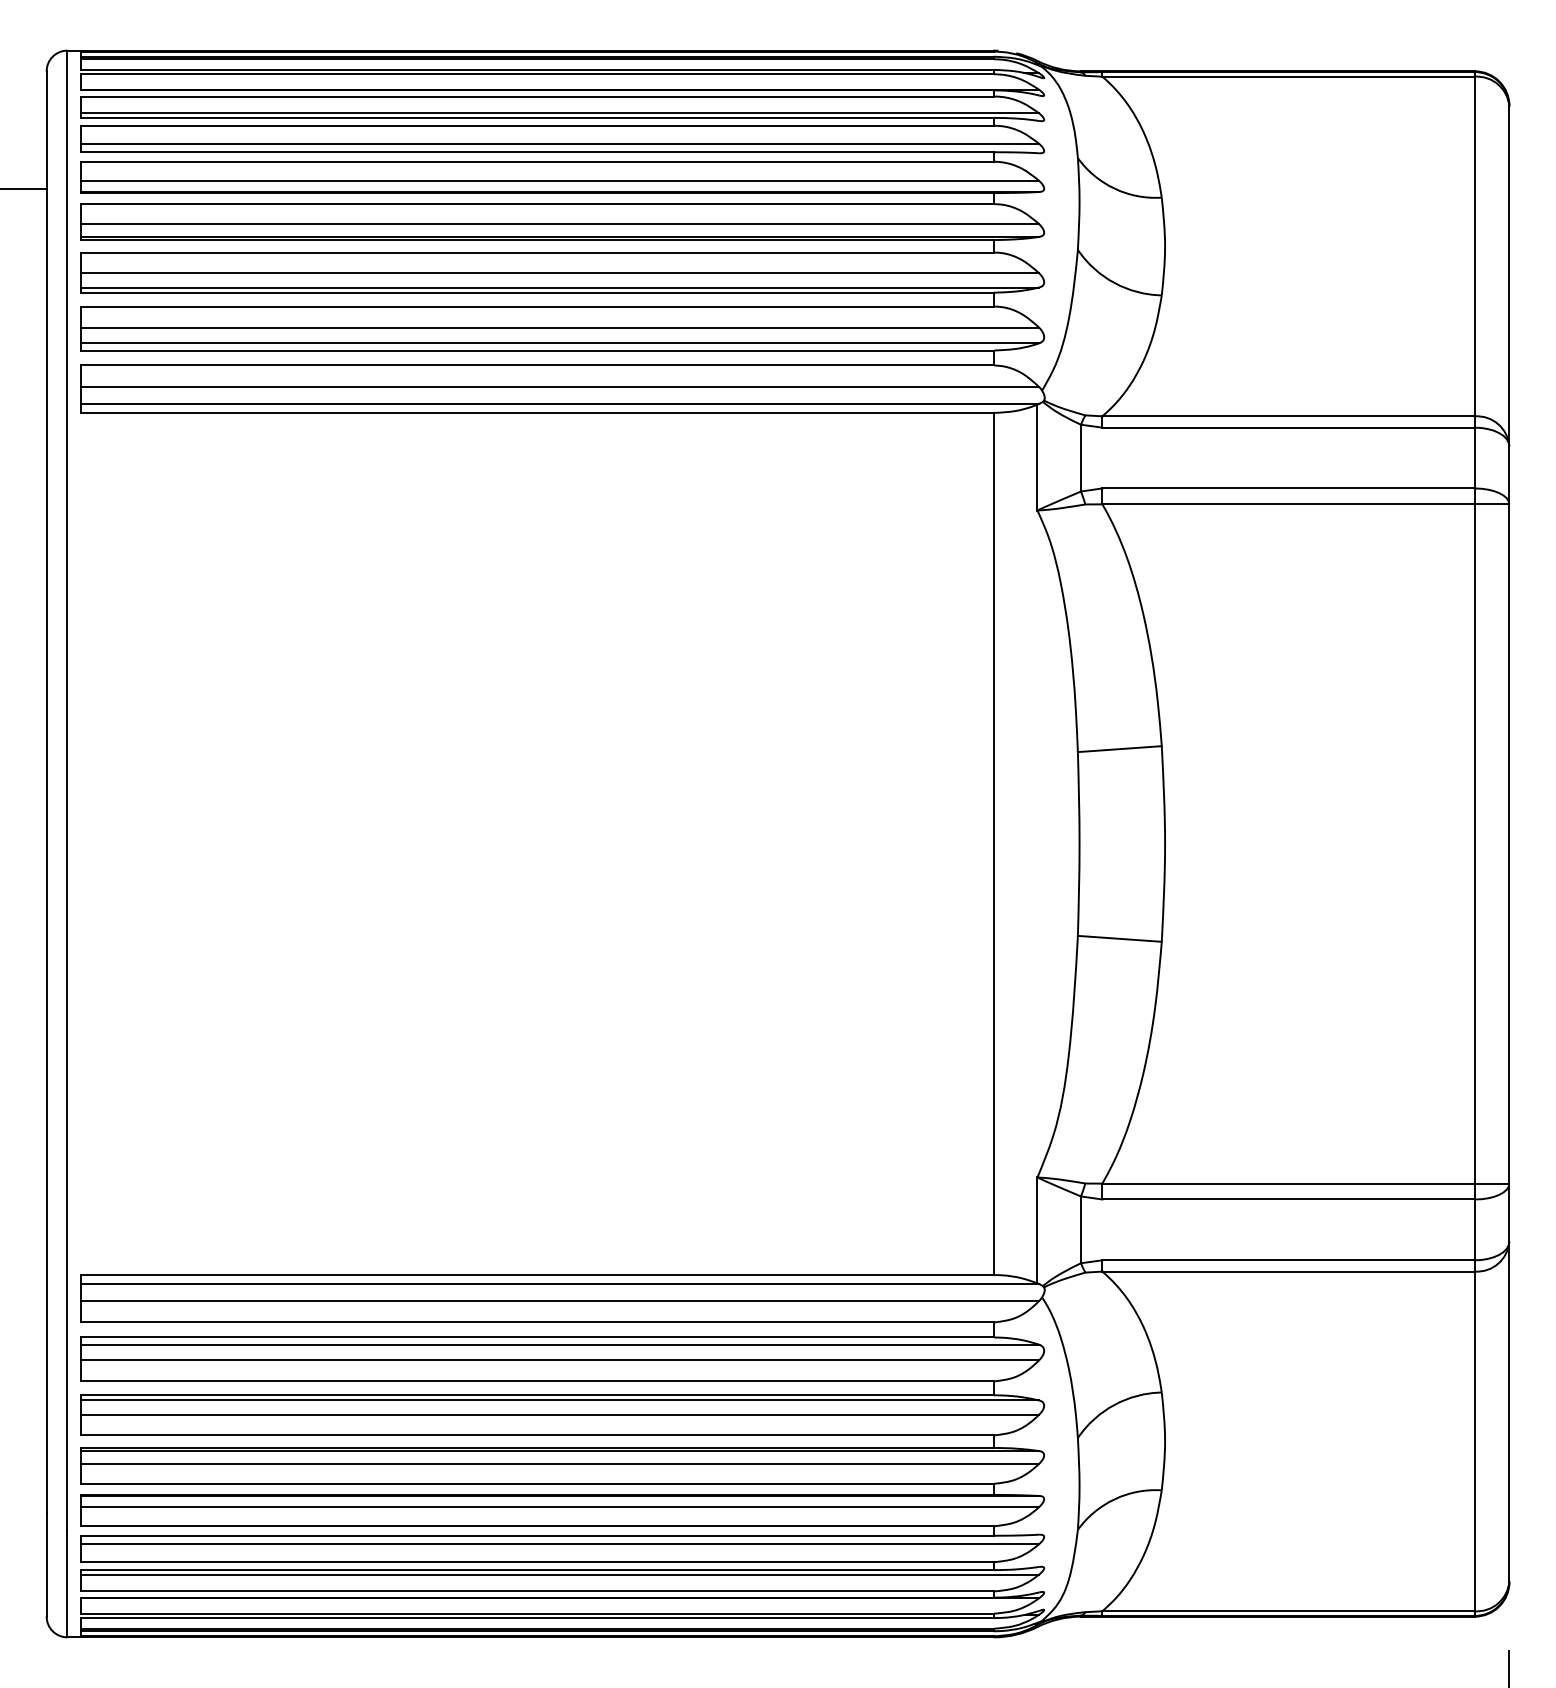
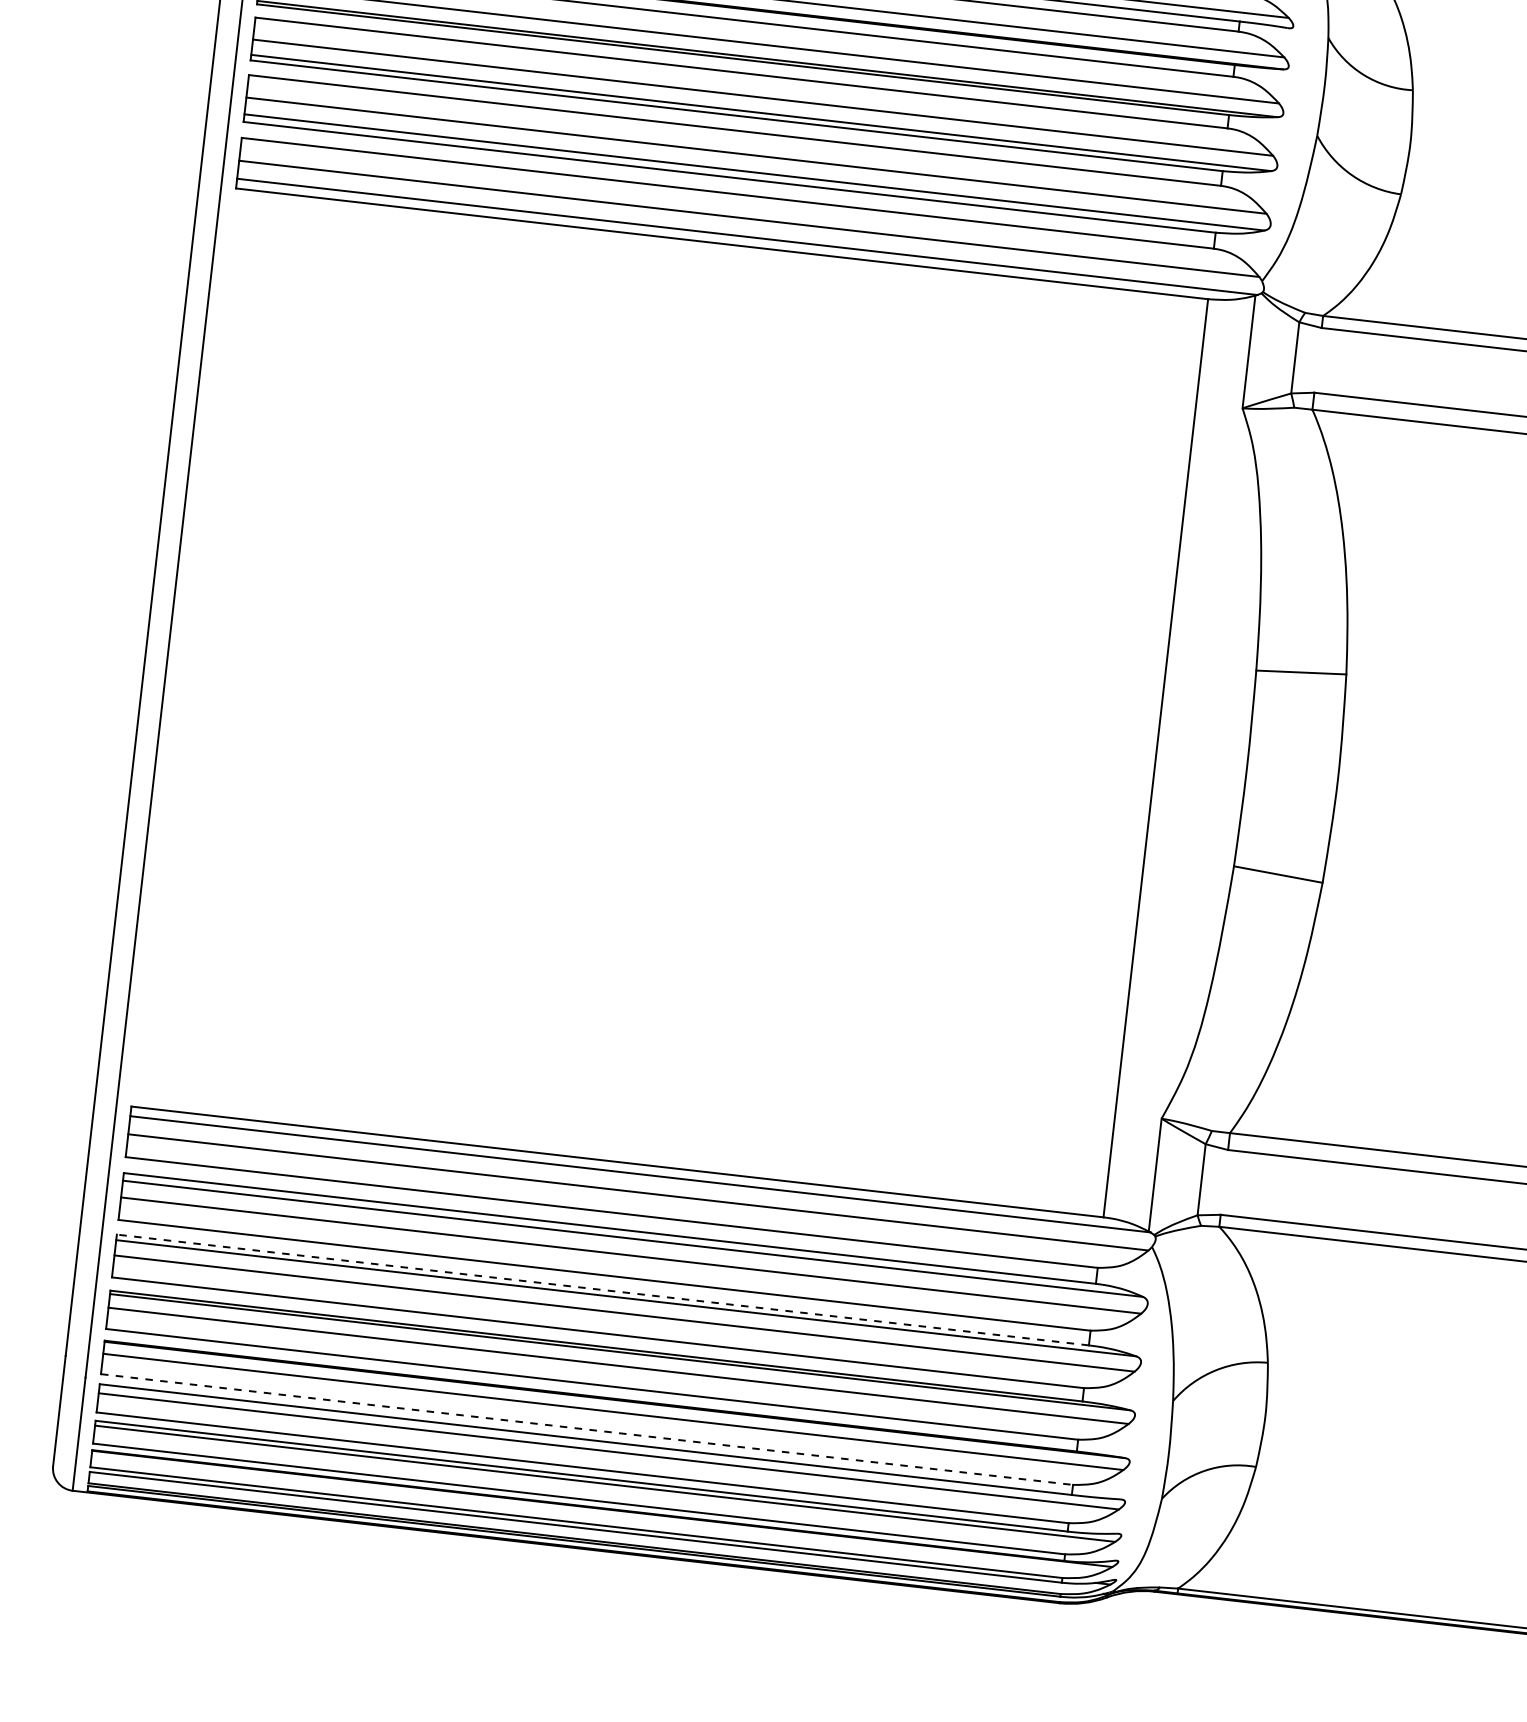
line: (537, 1395) -> (602, 1290), solid -> dashed
line: (538, 1526) -> (587, 1429), solid -> dashed

